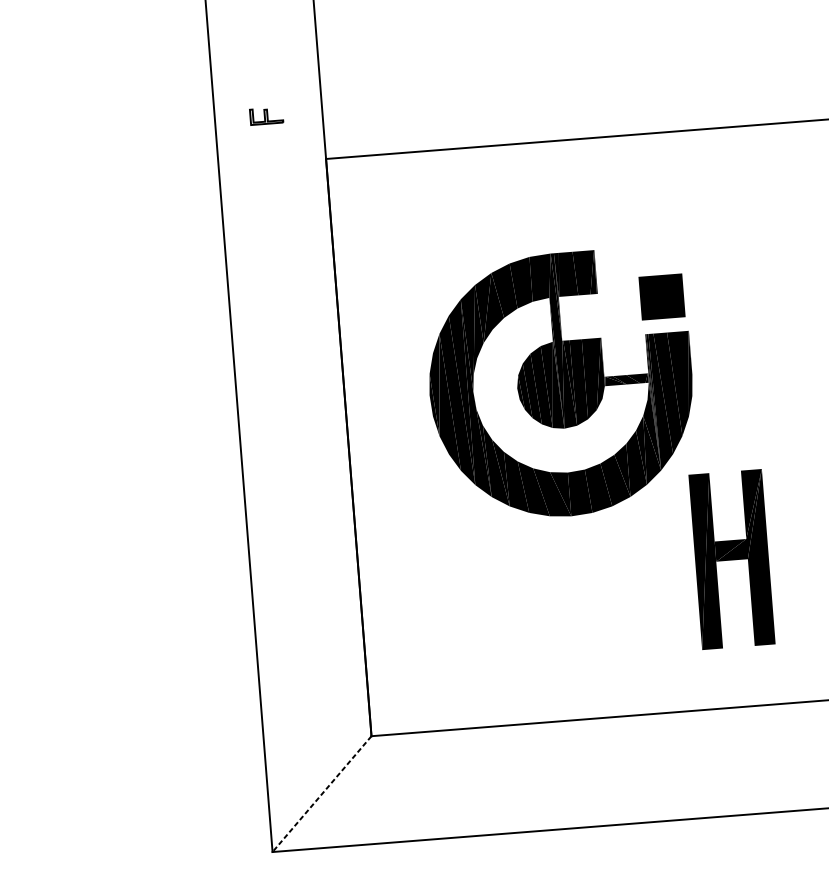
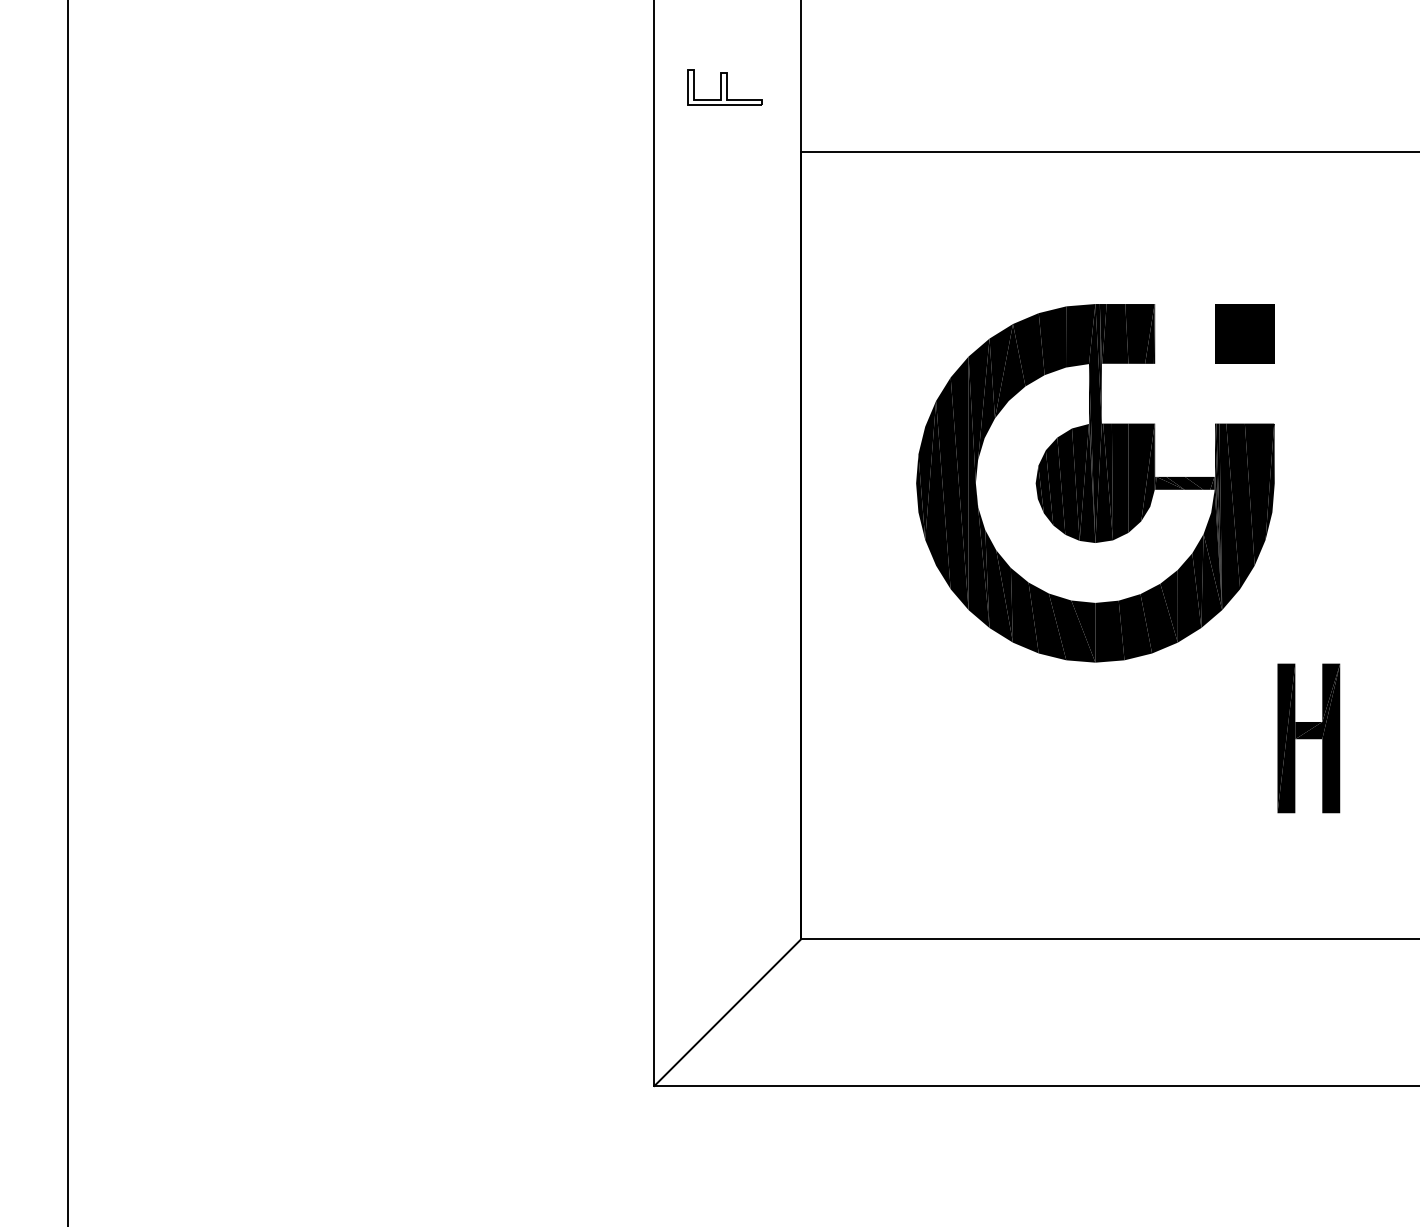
part: (266, 116) -> (724, 87), size x1.67
part: (661, 296) -> (1244, 333), moved
part: (731, 559) -> (1308, 738), size x0.62
line: (321, 793) -> (727, 1012), dashed -> solid

